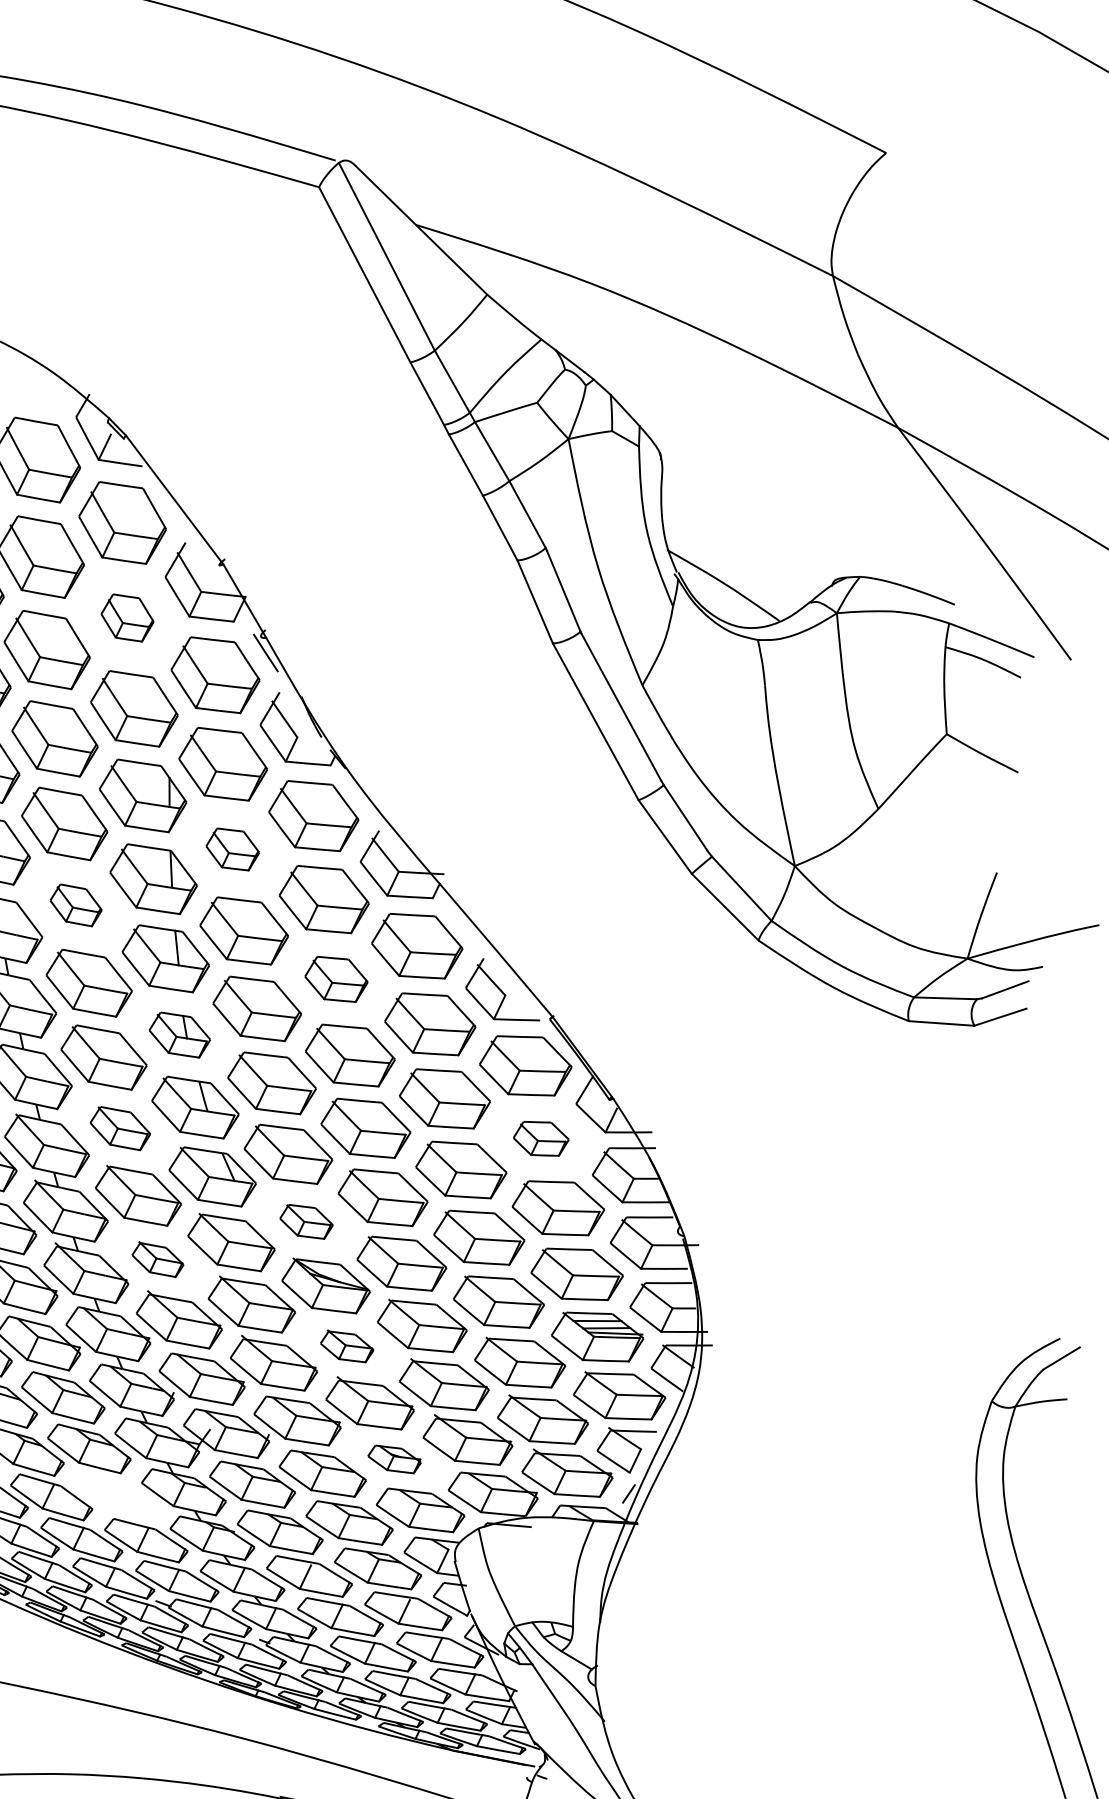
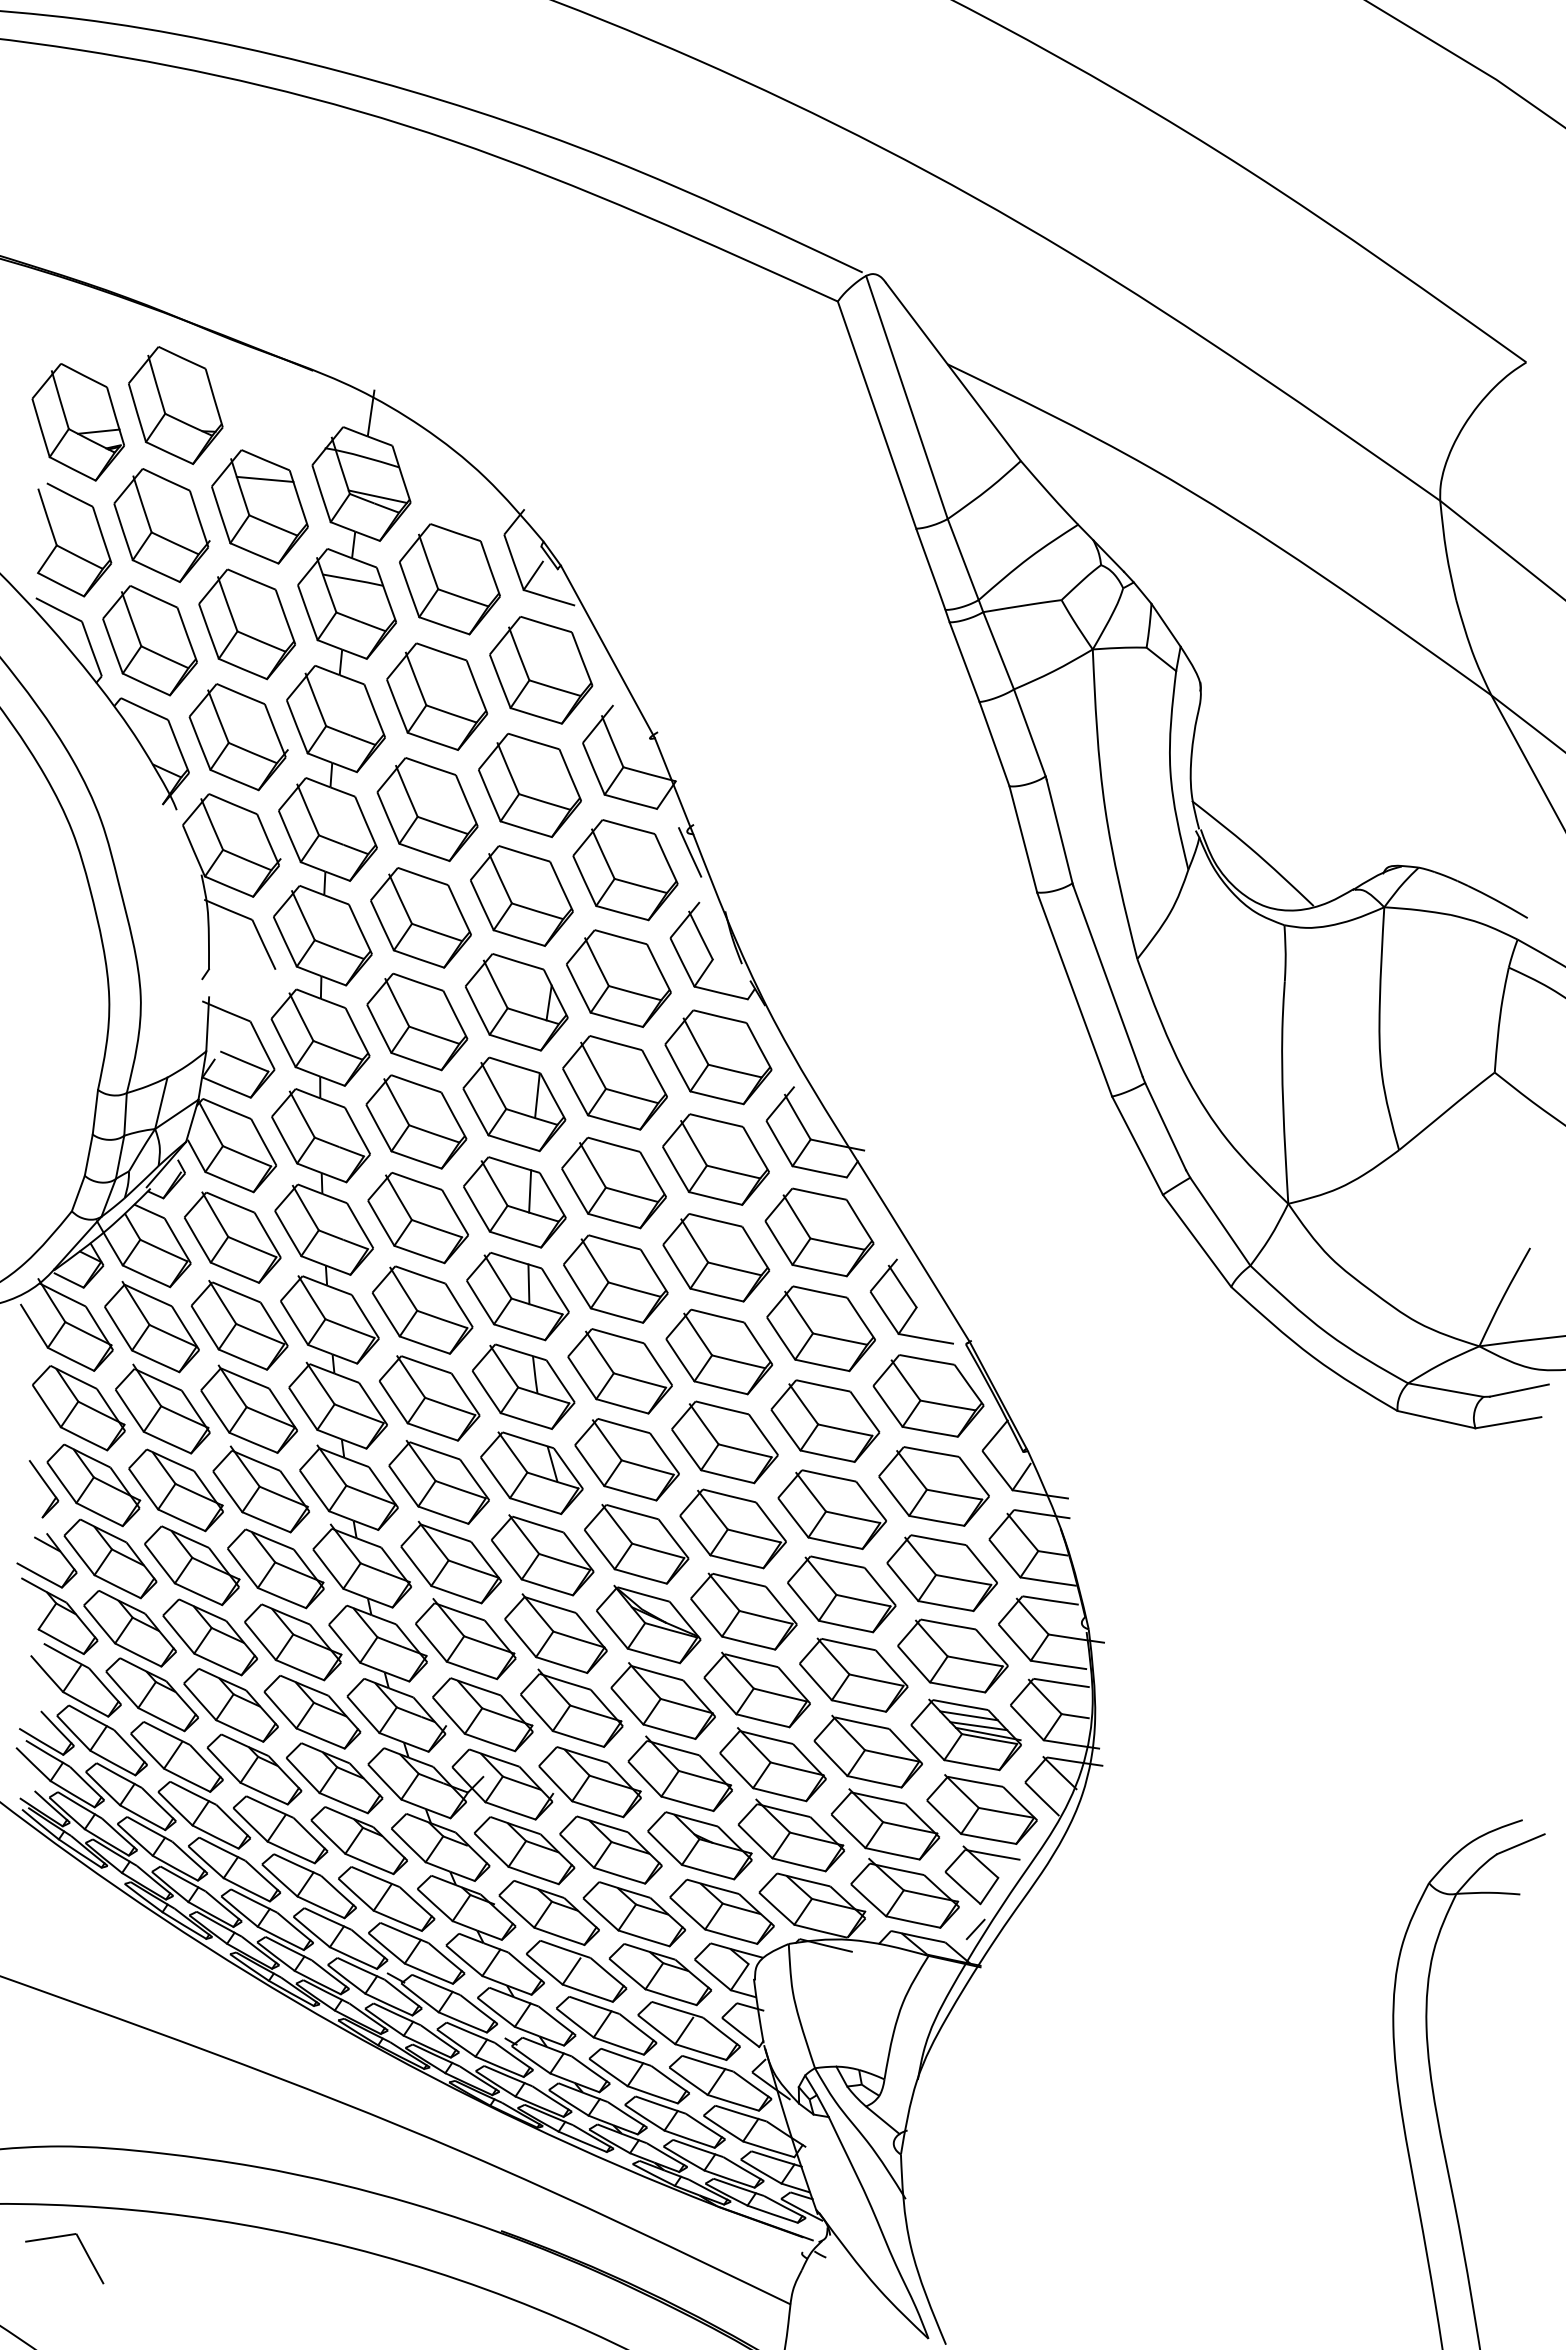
part: (127, 618) -> (529, 785), size x1.67
part: (232, 849) -> (614, 1082), size x1.67
part: (76, 905) -> (416, 1121), size x1.67
part: (336, 979) -> (716, 1257), size x1.43
part: (179, 1035) -> (517, 1296), size x1.43
part: (120, 1128) -> (429, 1398), size x1.43
part: (540, 1138) -> (933, 1486), size x1.67
part: (306, 1221) -> (636, 1543), size x1.67
part: (157, 1259) -> (450, 1562), size x1.67
part: (346, 1345) -> (662, 1700), size x1.67
part: (394, 1459) -> (699, 1845), size x1.67
part: (116, 1496) -> (358, 1840), added

